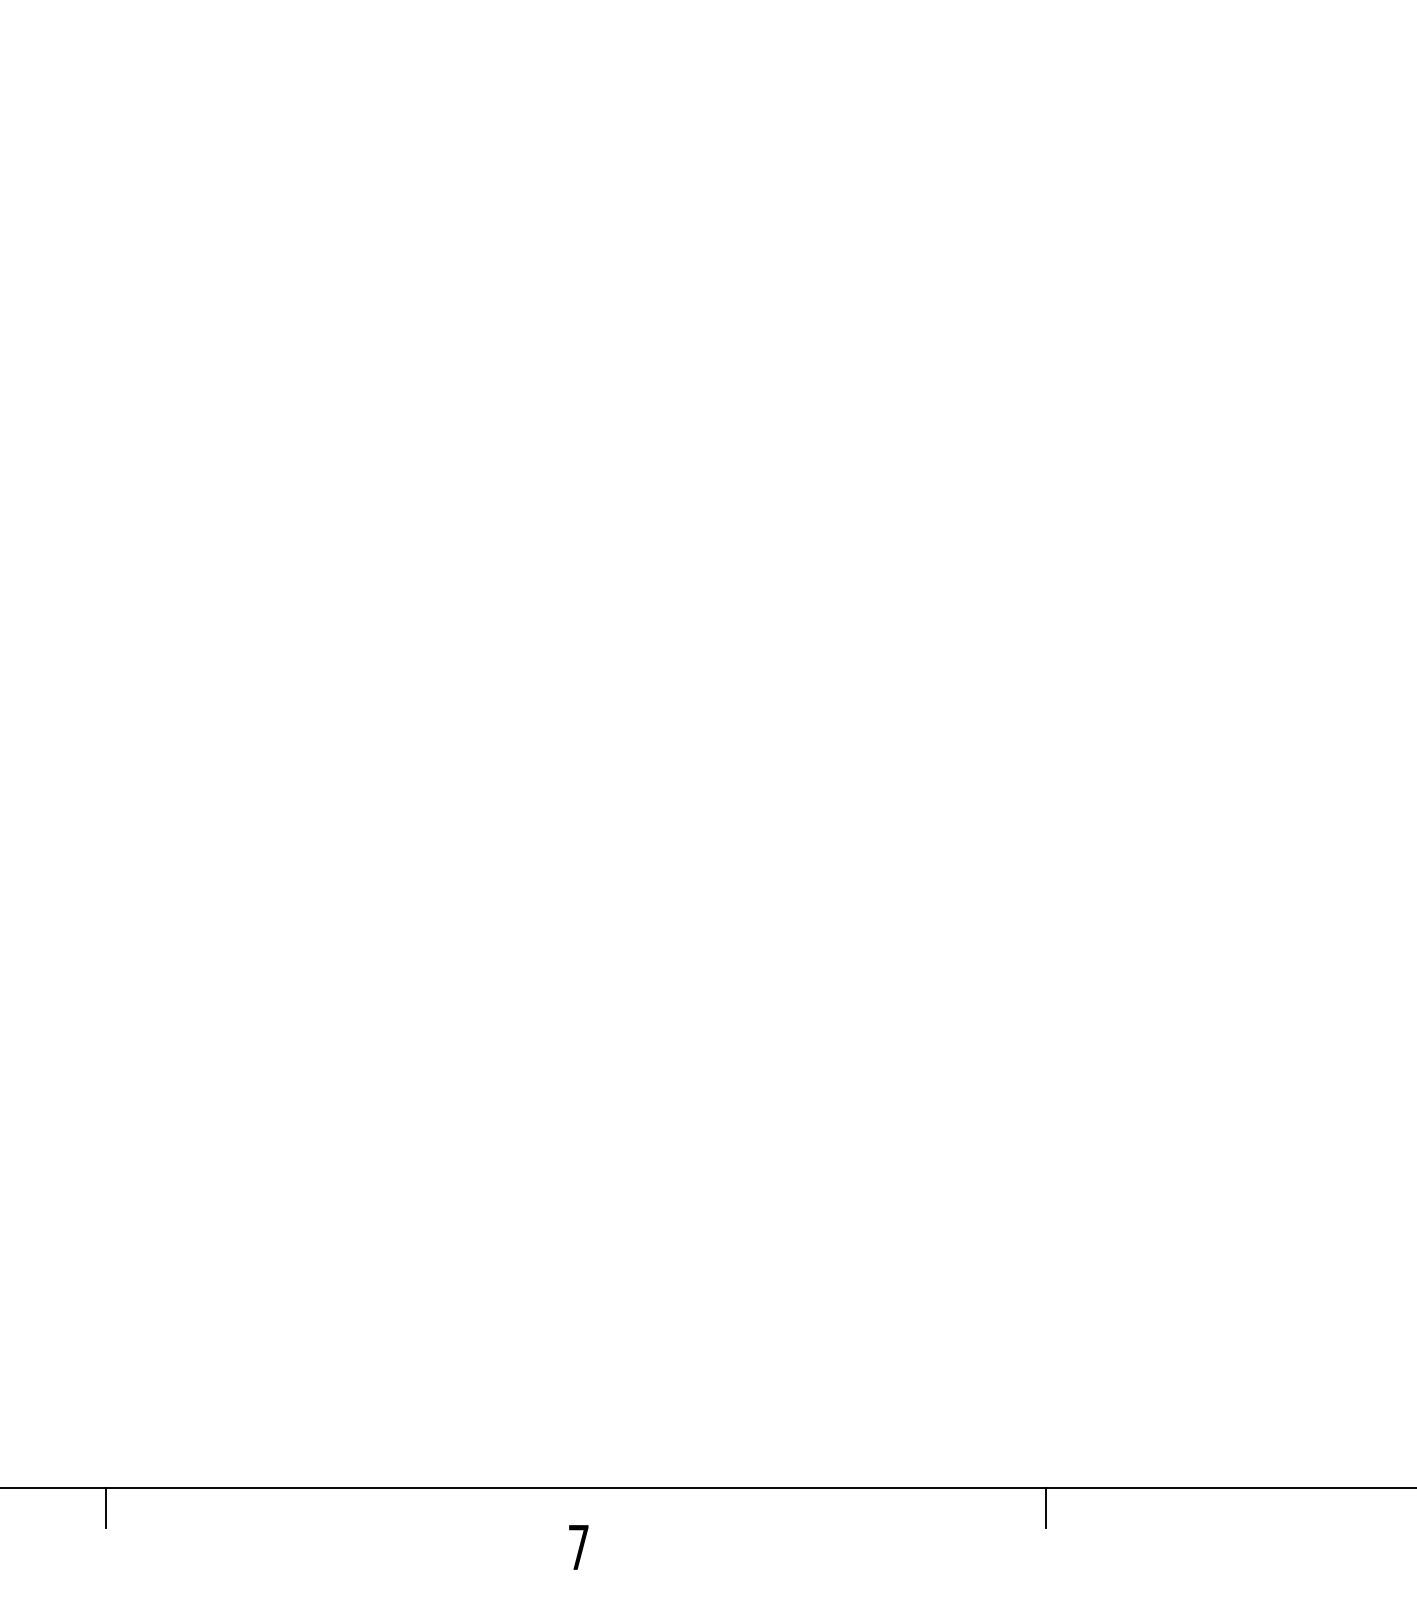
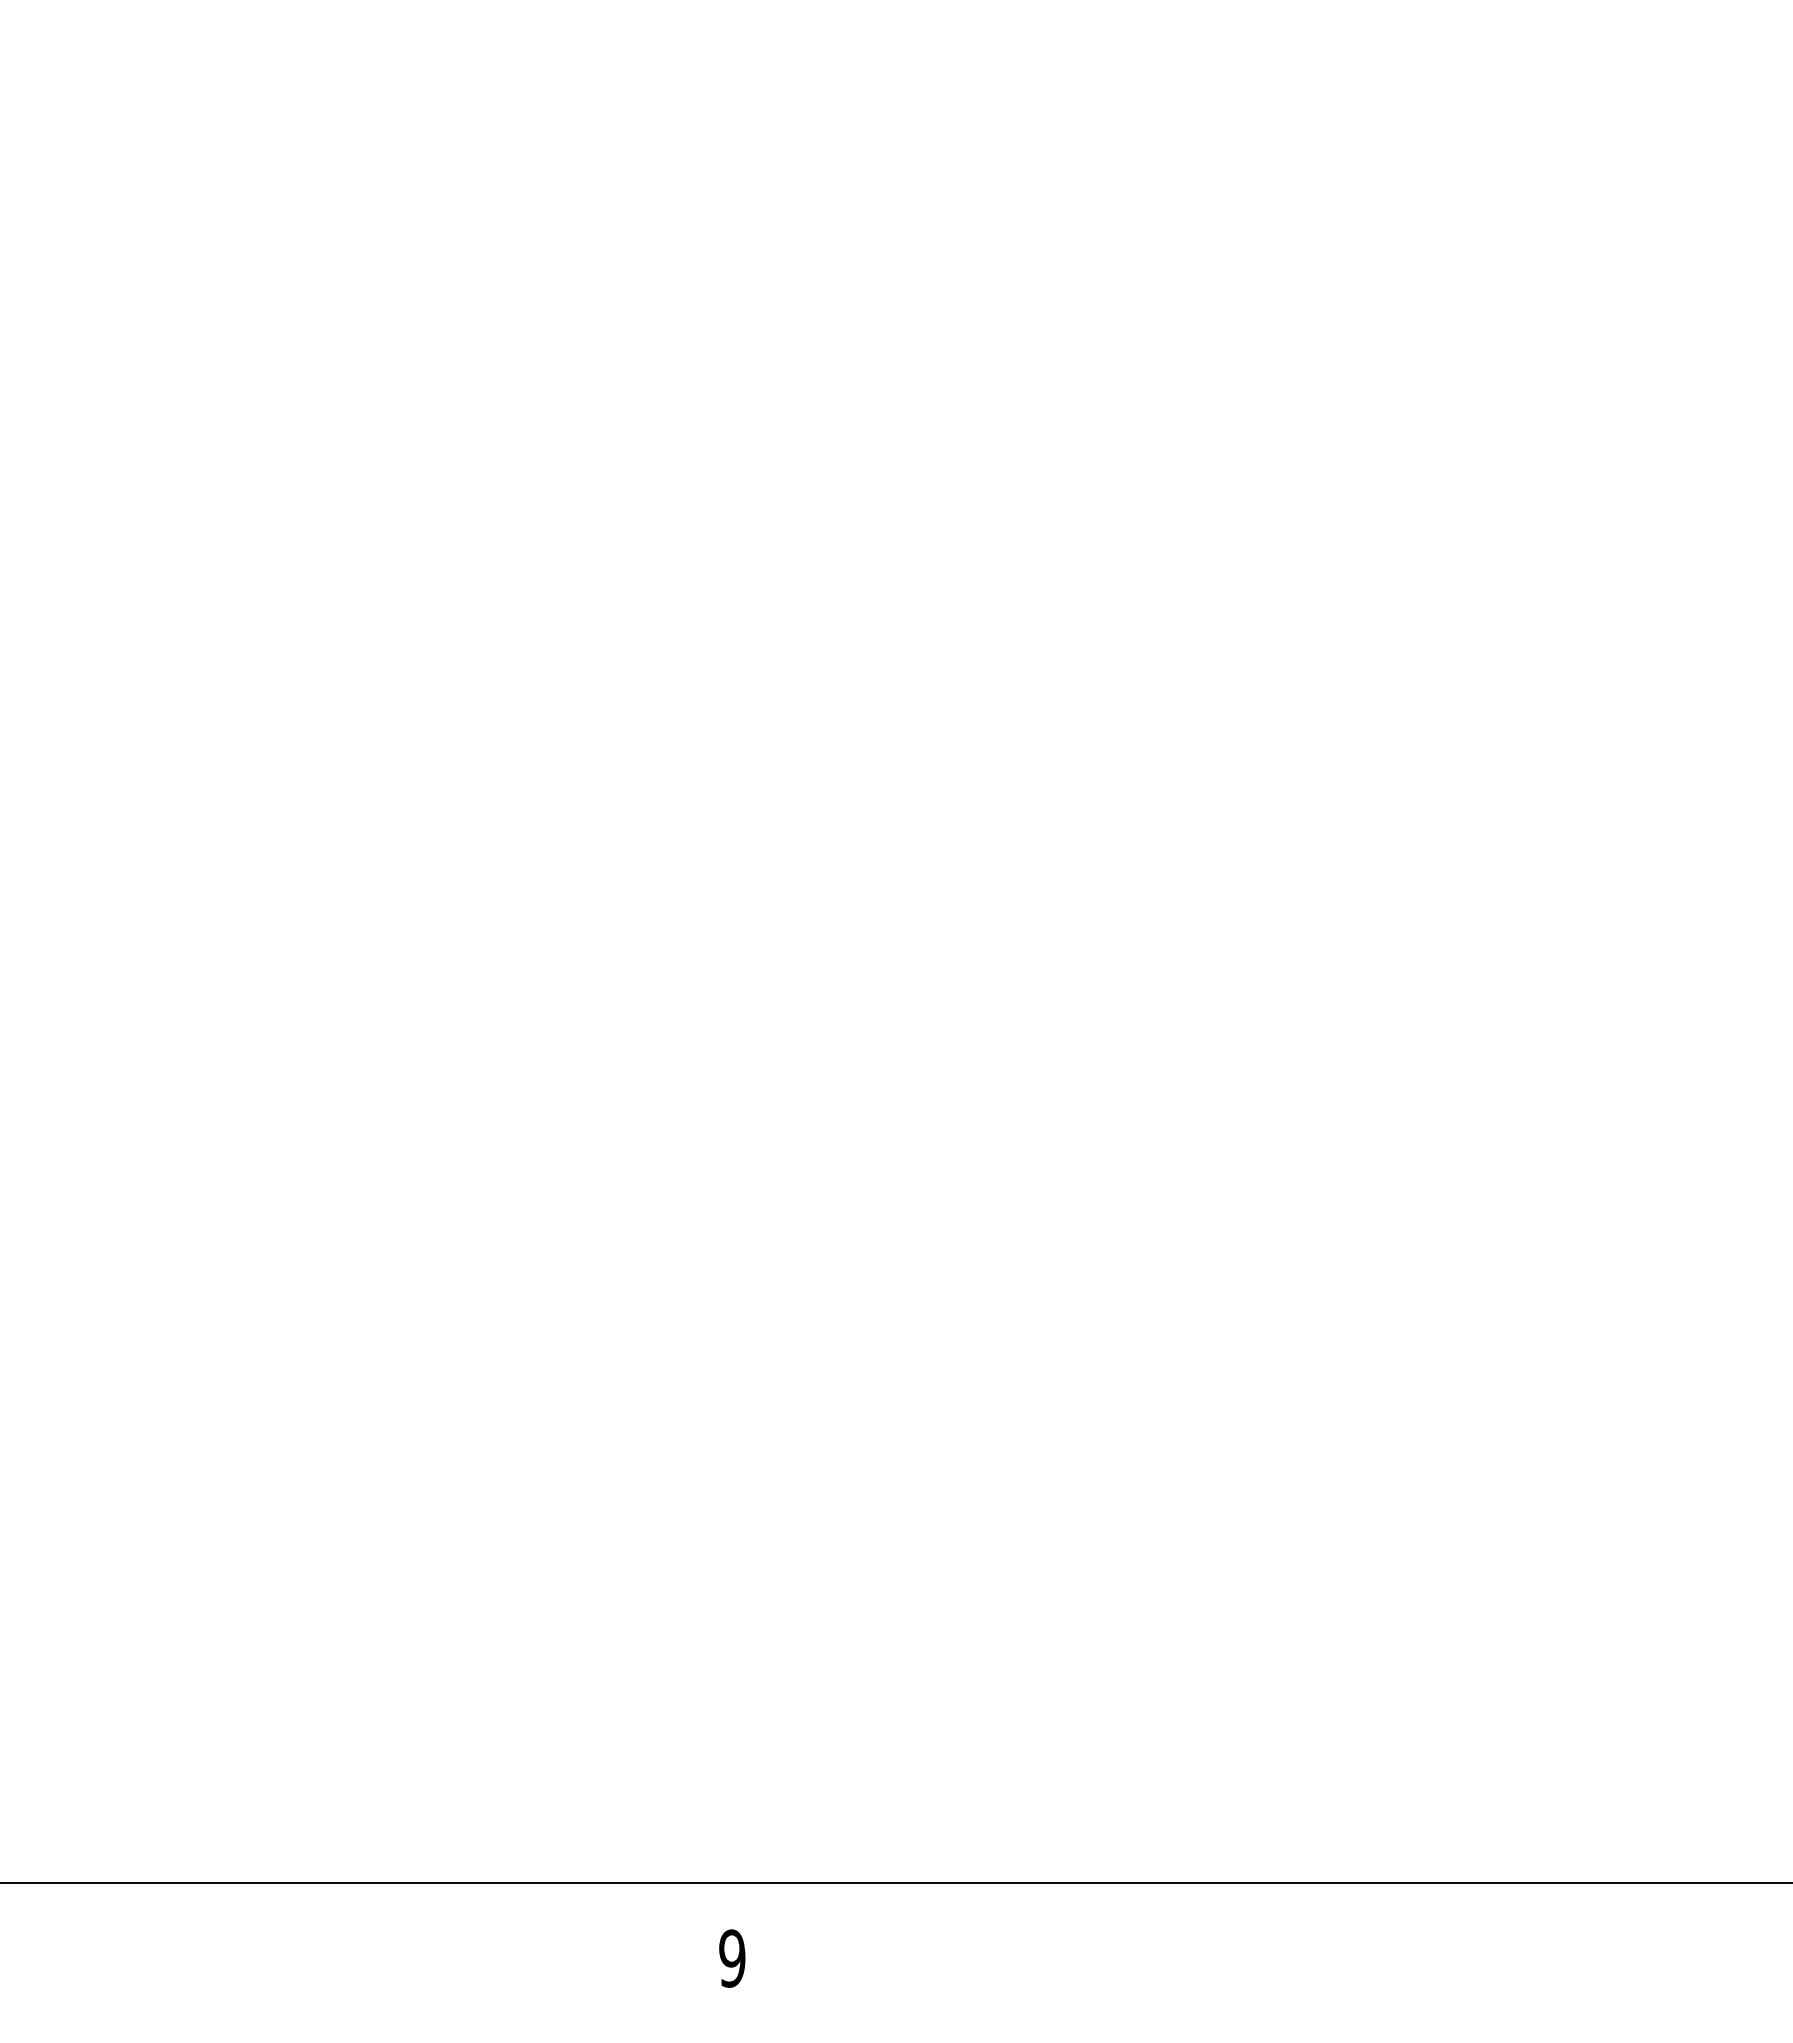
line: (106, 1507) -> (134, 1907), removed
line: (1045, 1507) -> (1323, 1907), removed
text: (578, 1547) -> (732, 1958), 7 -> 9

